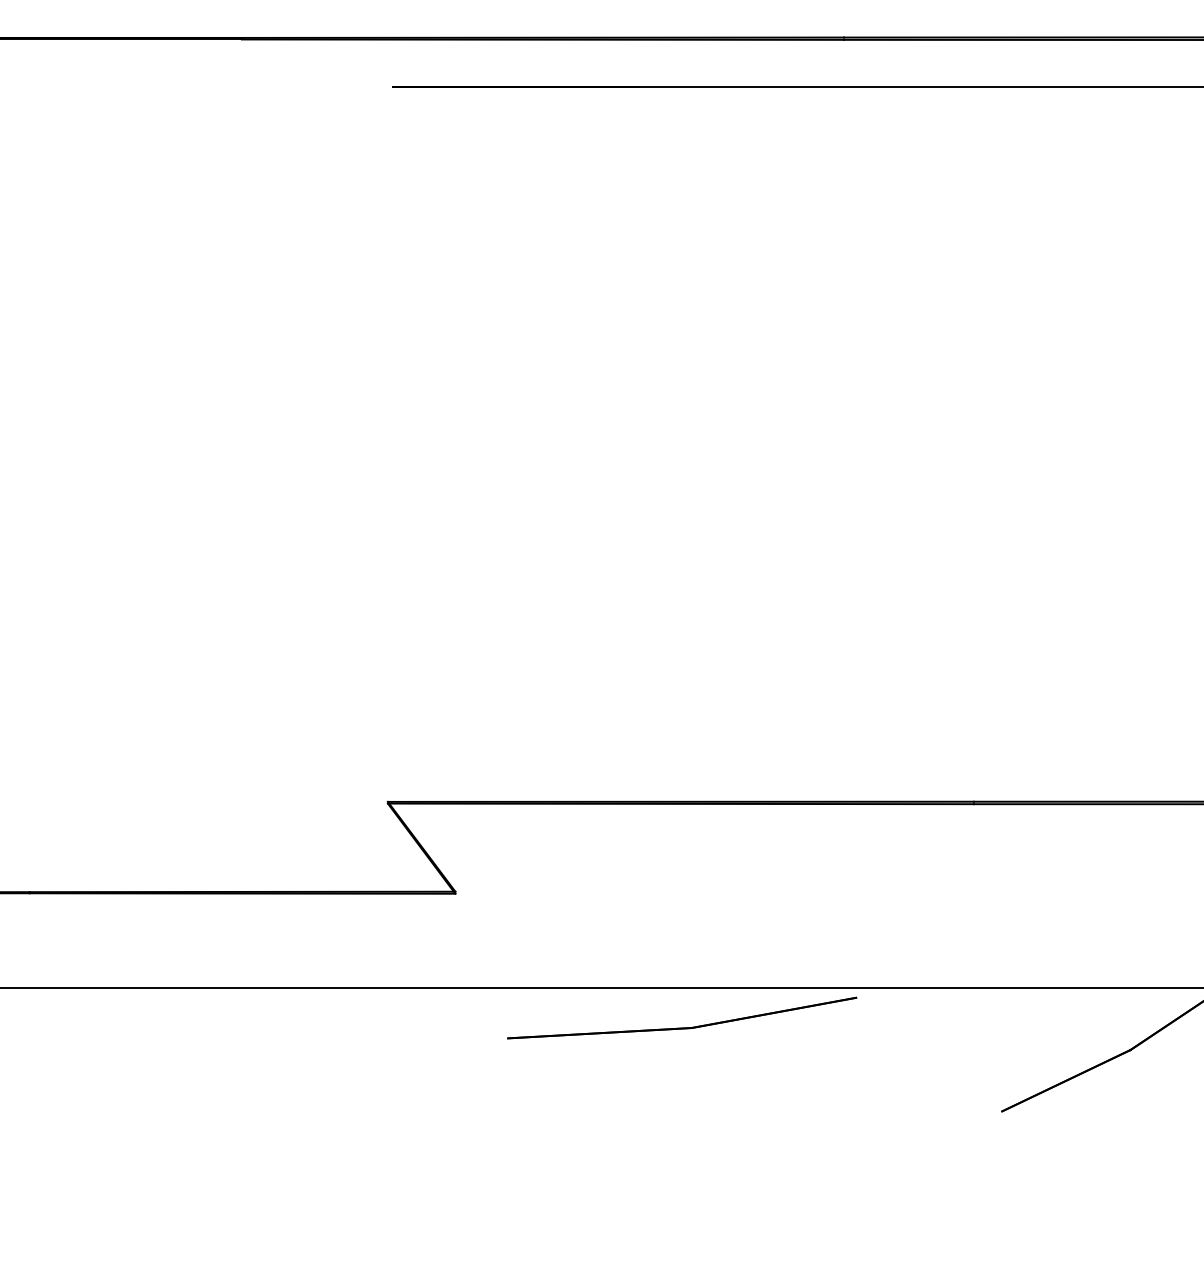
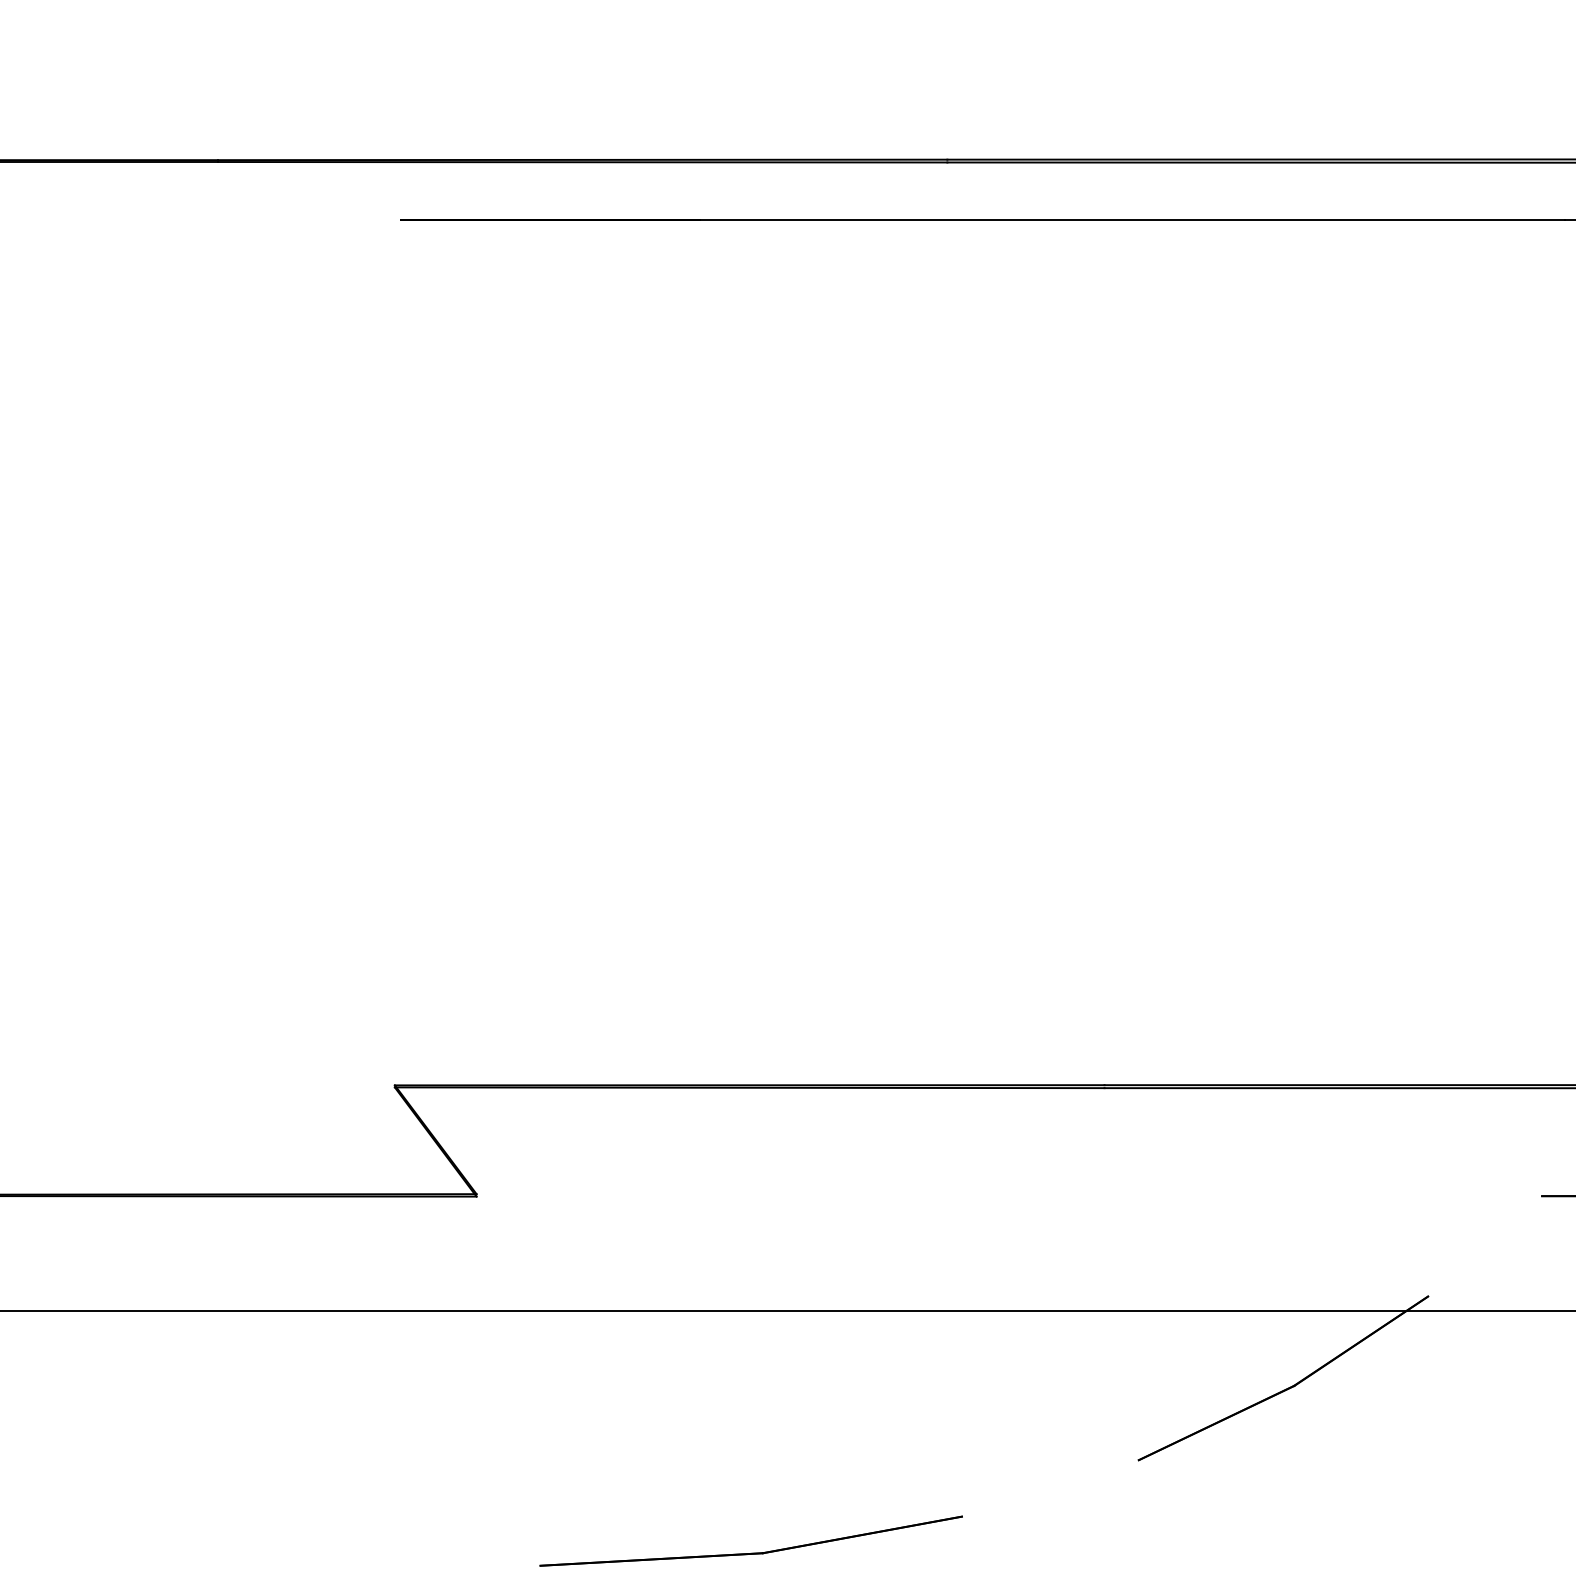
part: (682, 1027) -> (751, 1552), moved

